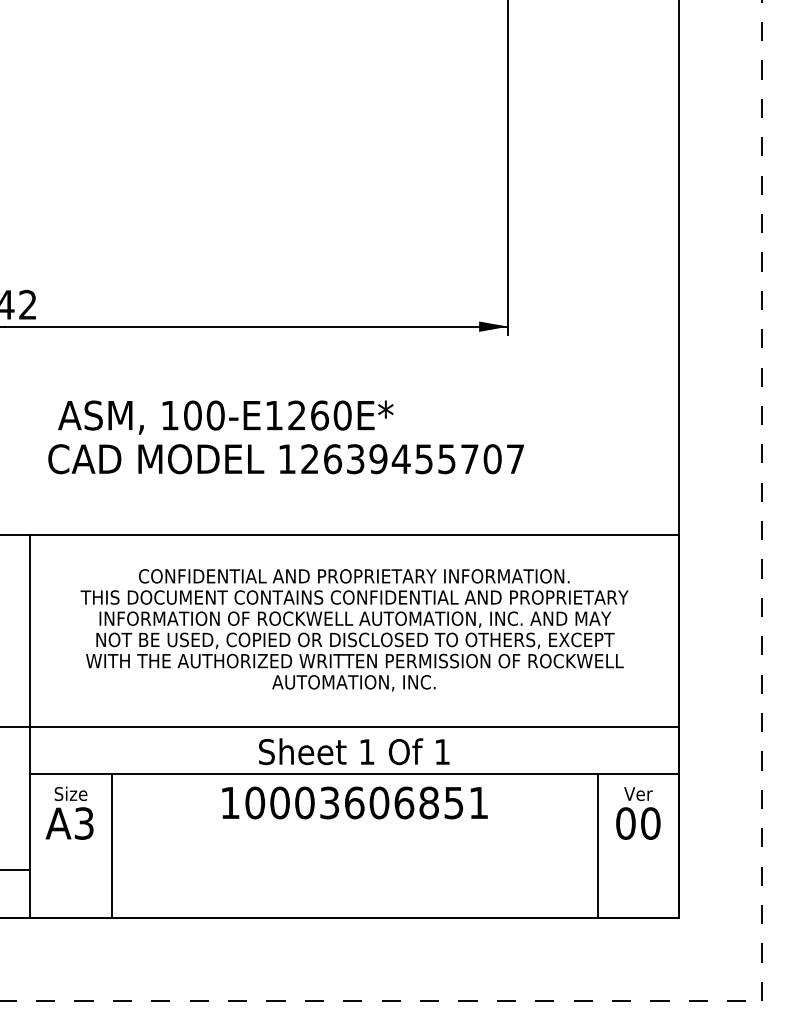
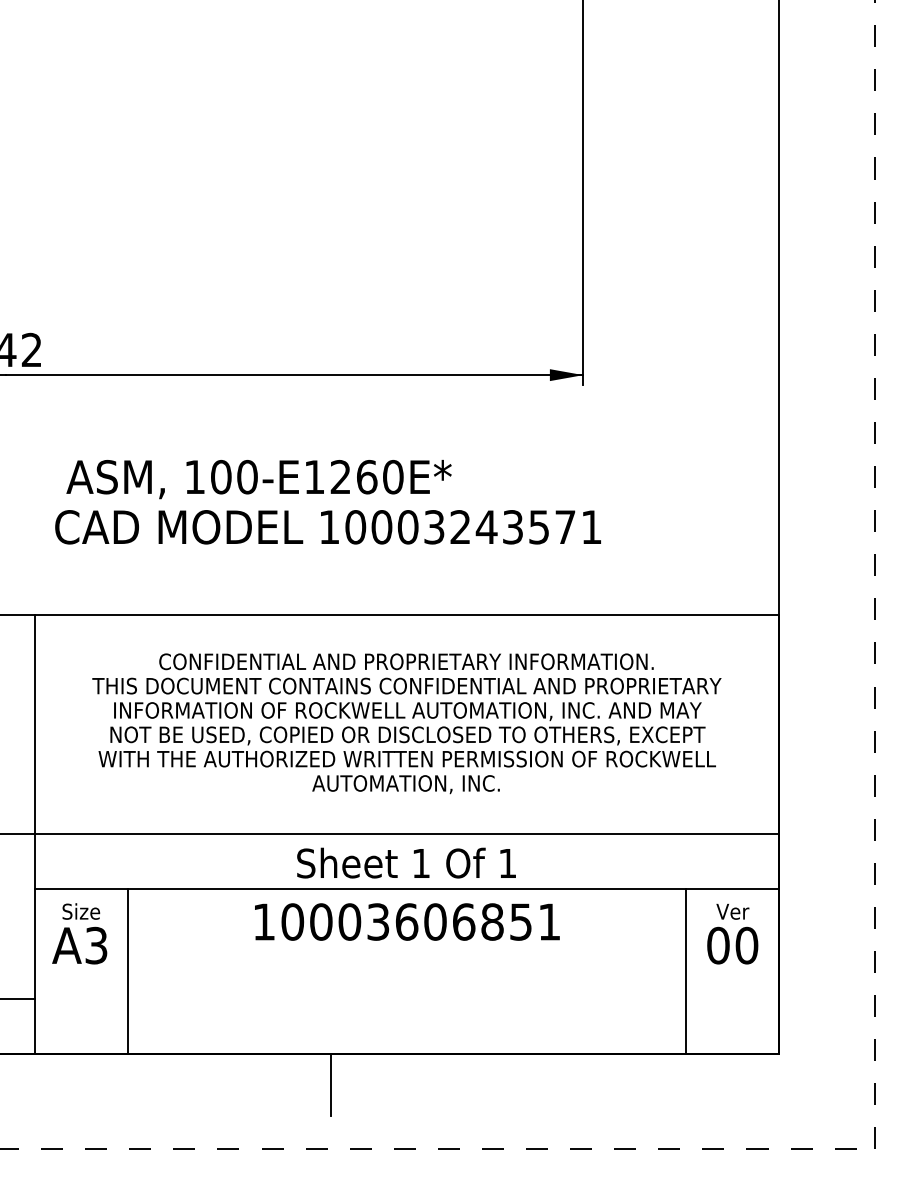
text: (412, 459) -> (473, 527), 12639455707 -> 10003243571
line: (288, 945) -> (330, 1085), added

